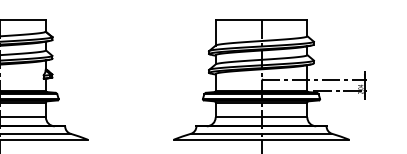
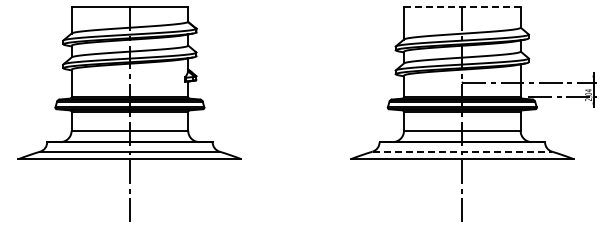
line: (261, 19) -> (462, 6), solid -> dashed
line: (261, 133) -> (462, 151), solid -> dashed

